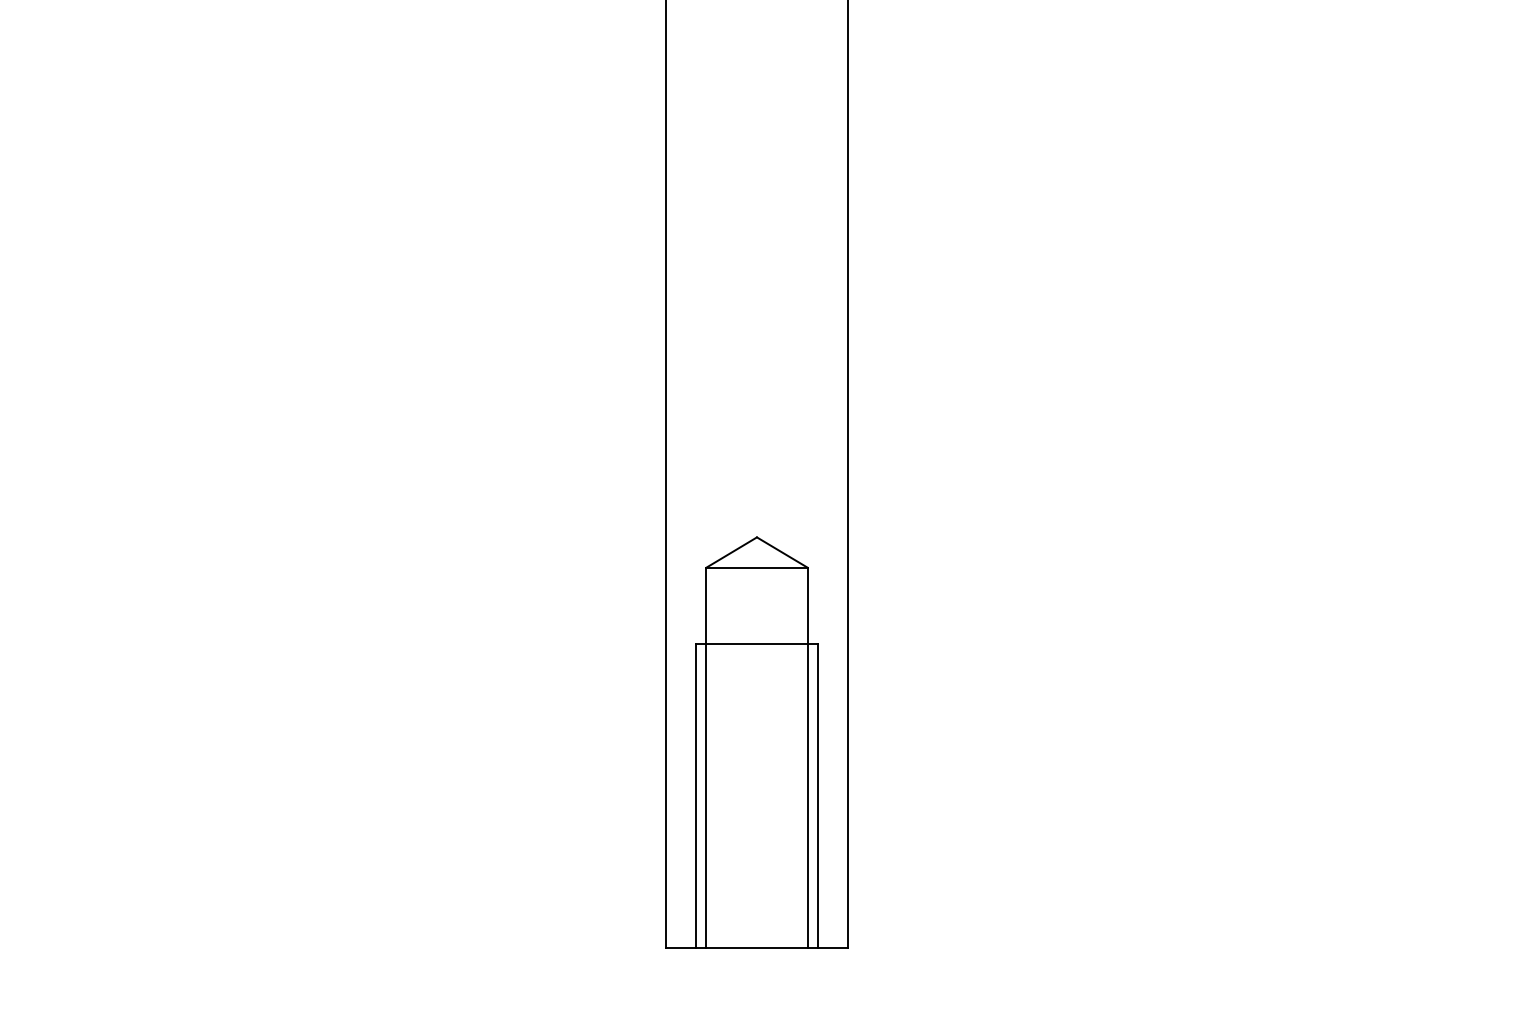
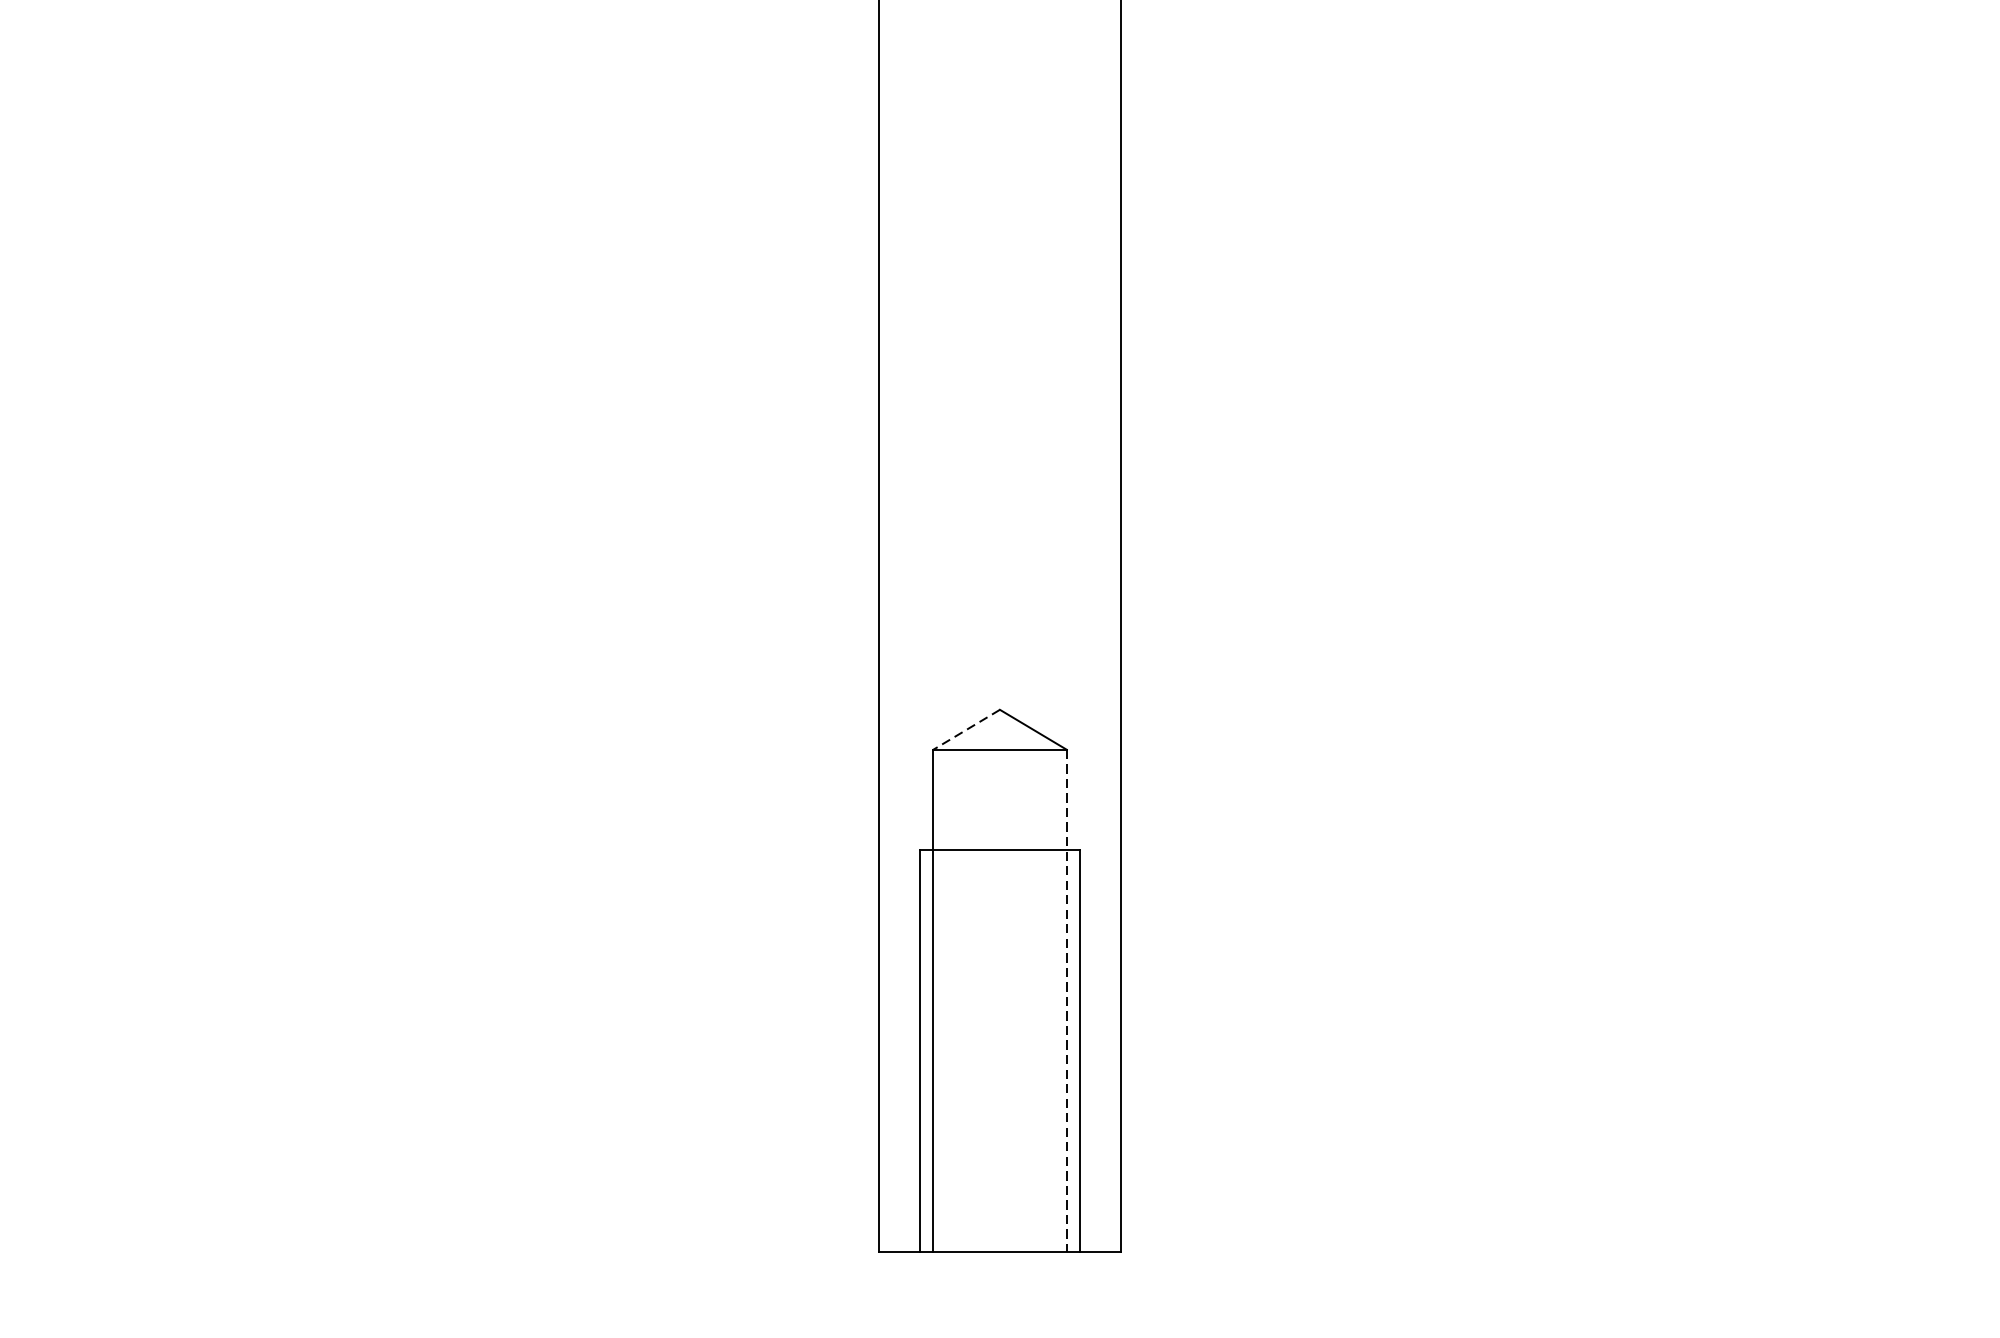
line: (731, 552) -> (966, 729), solid -> dashed
line: (807, 758) -> (1066, 1001), solid -> dashed

